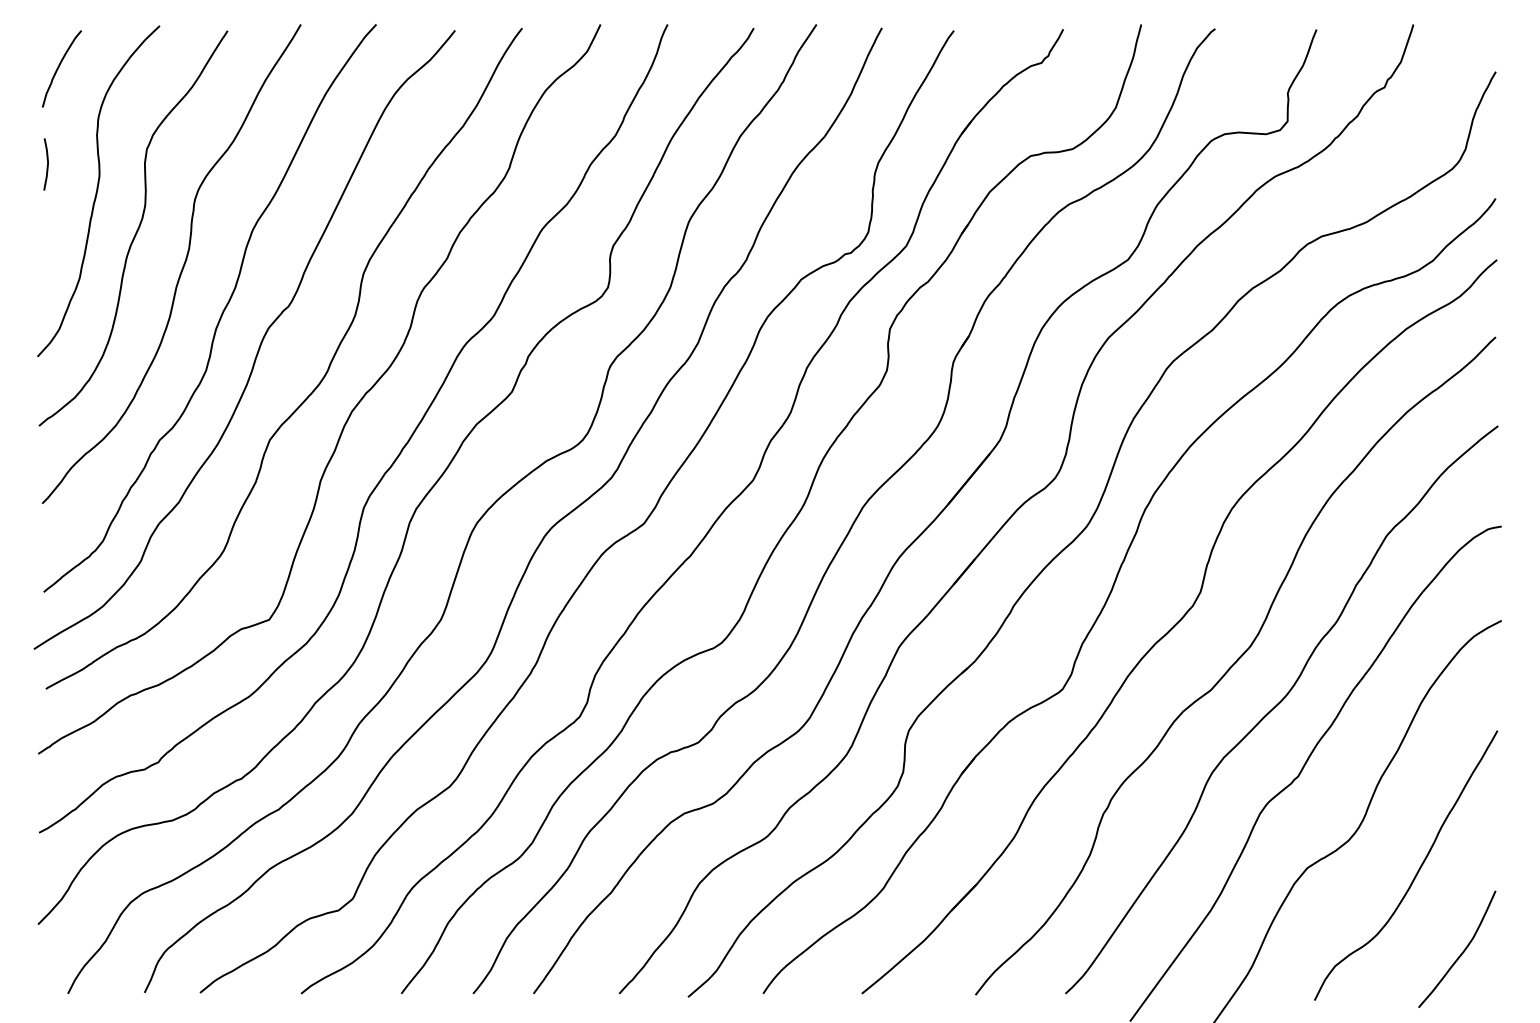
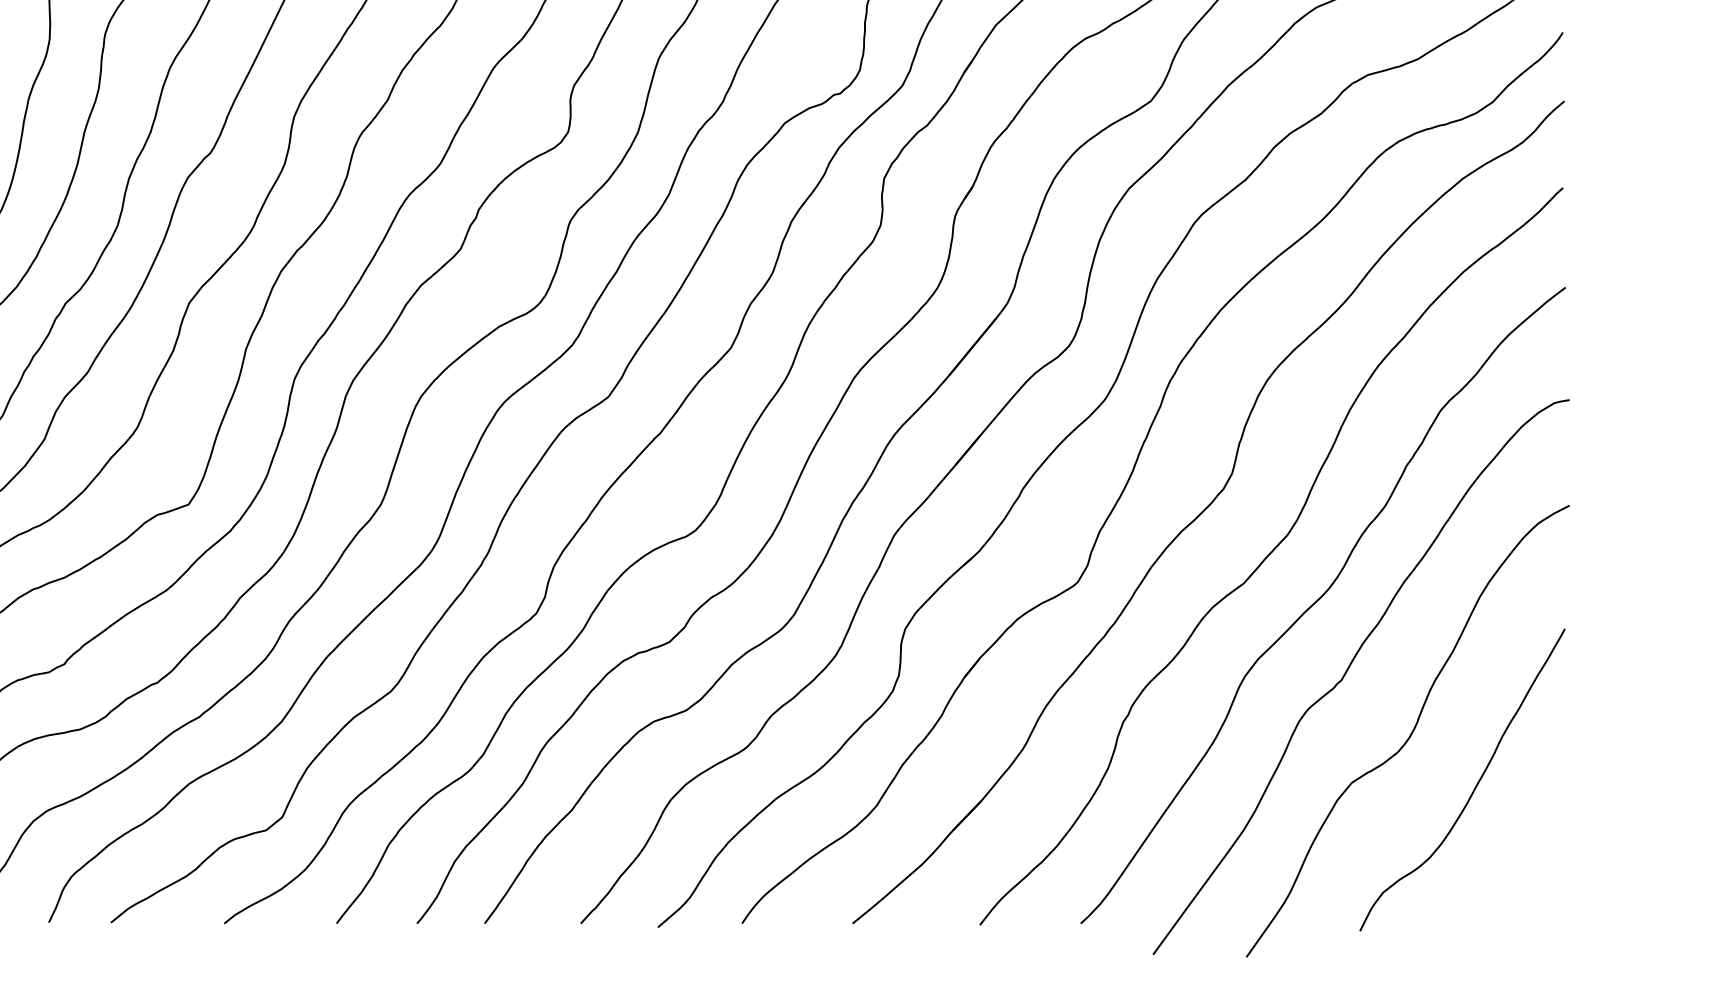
curve: (1461, 952) -> (1524, 877), removed

